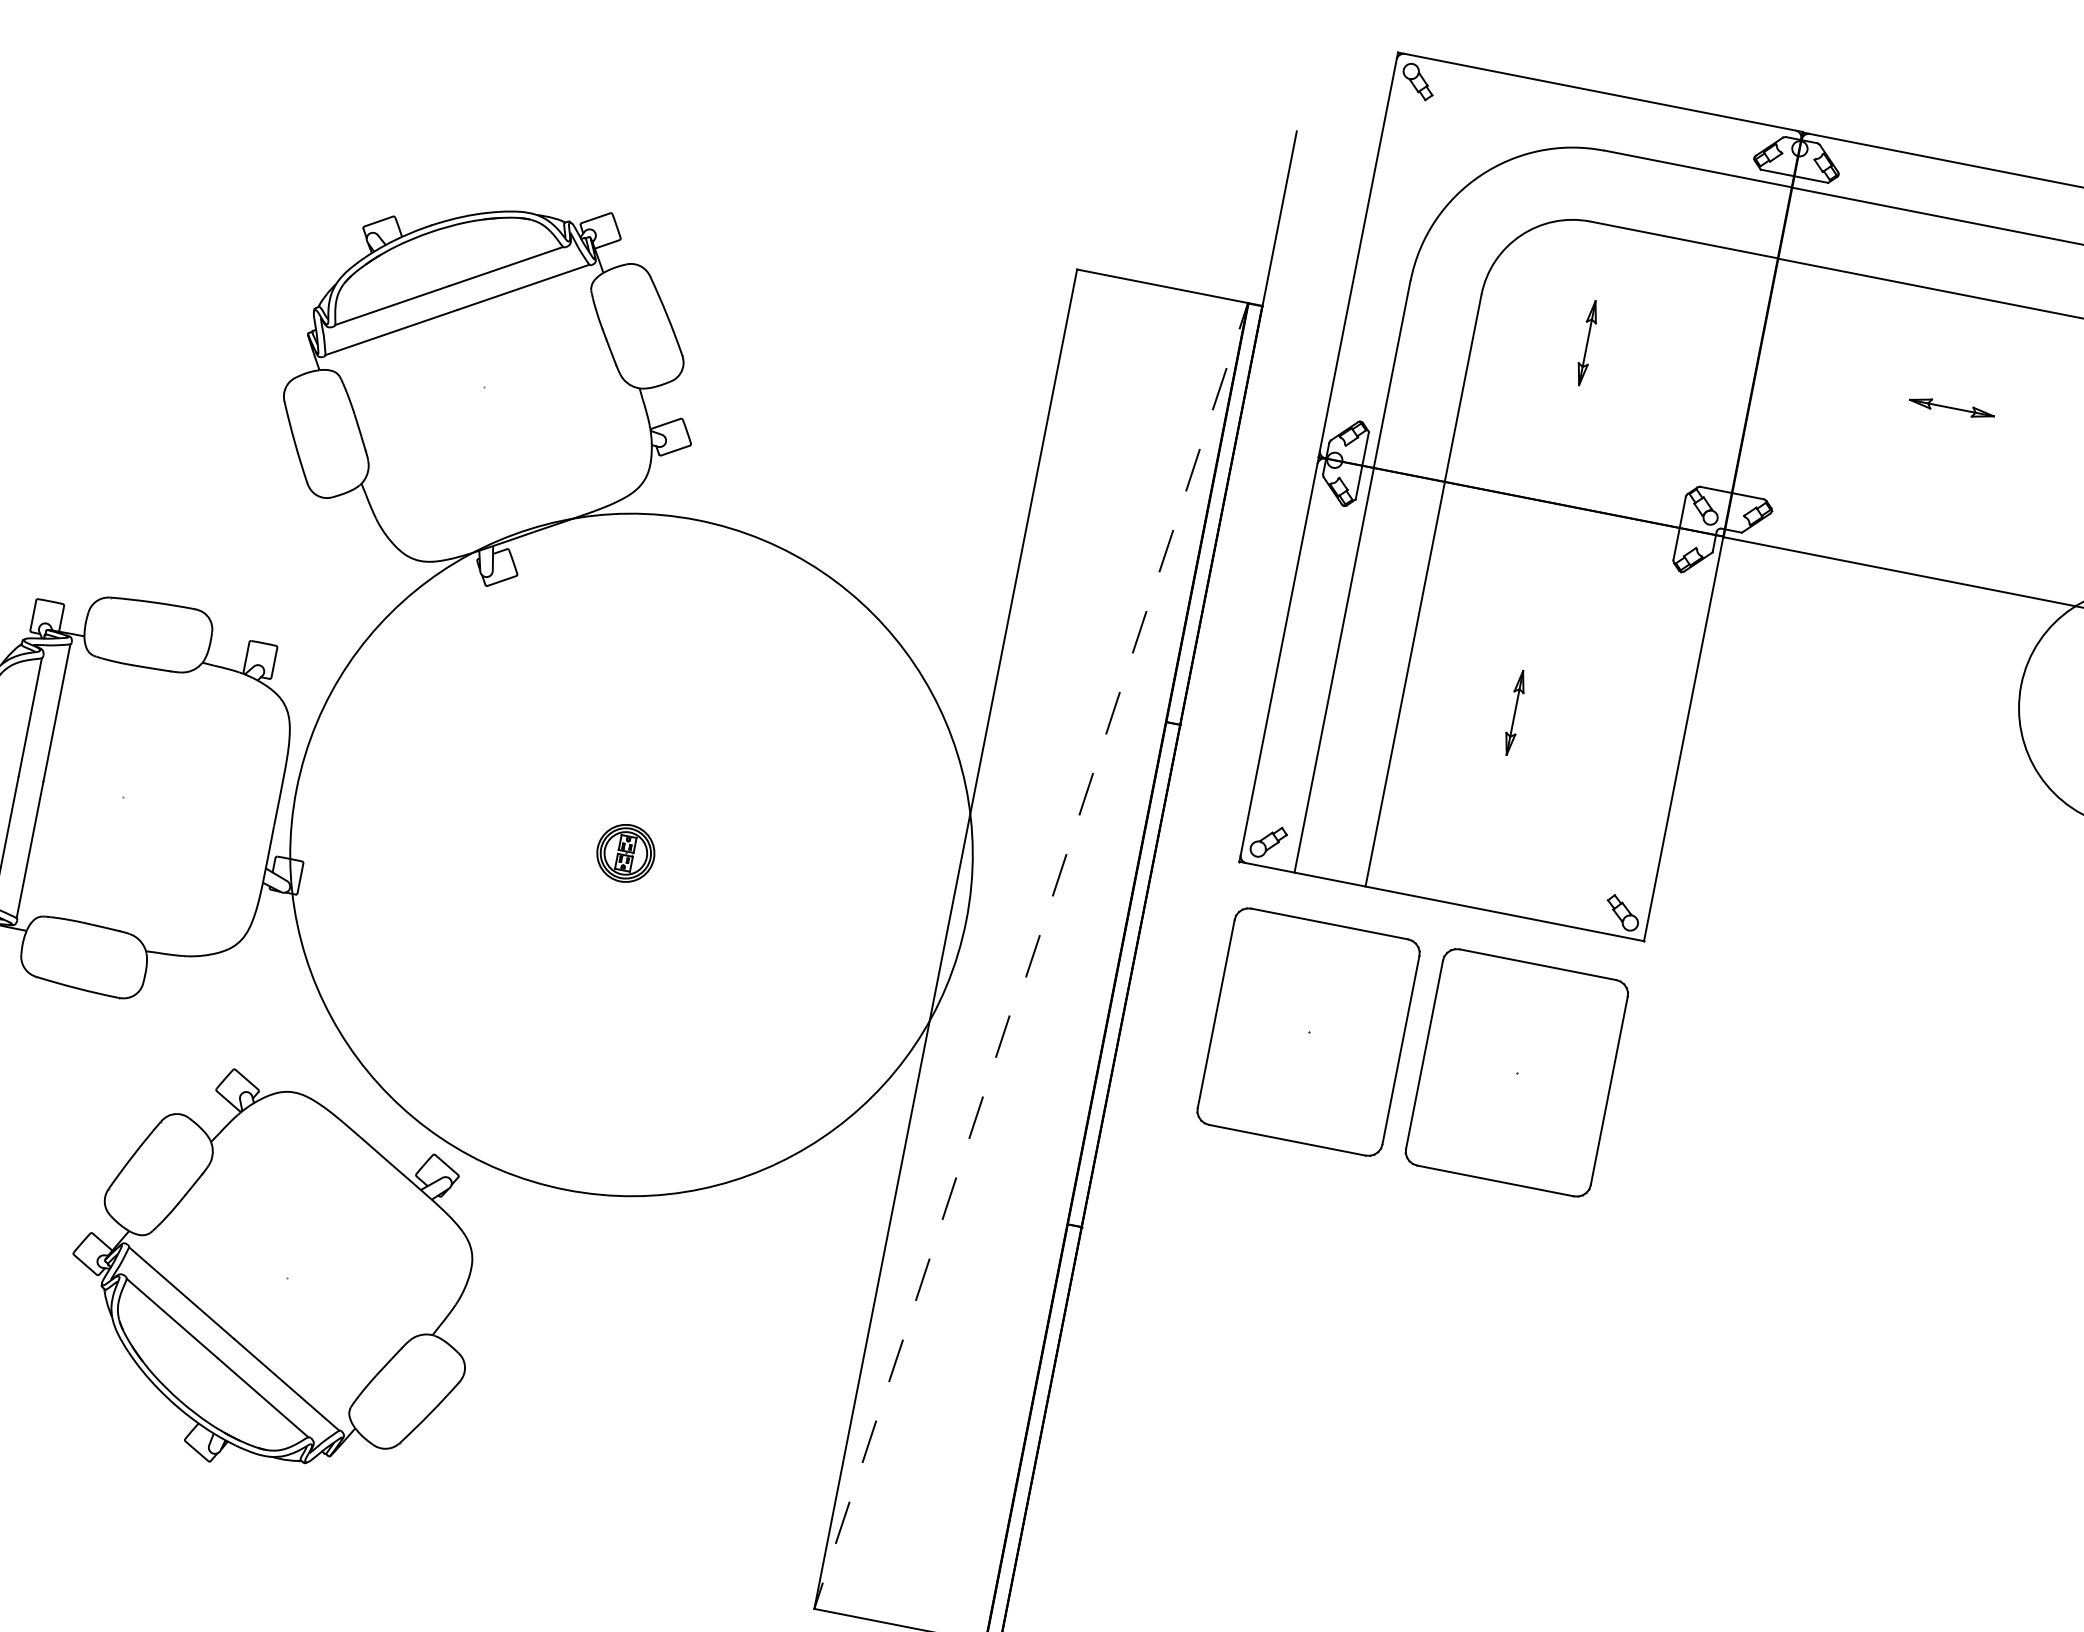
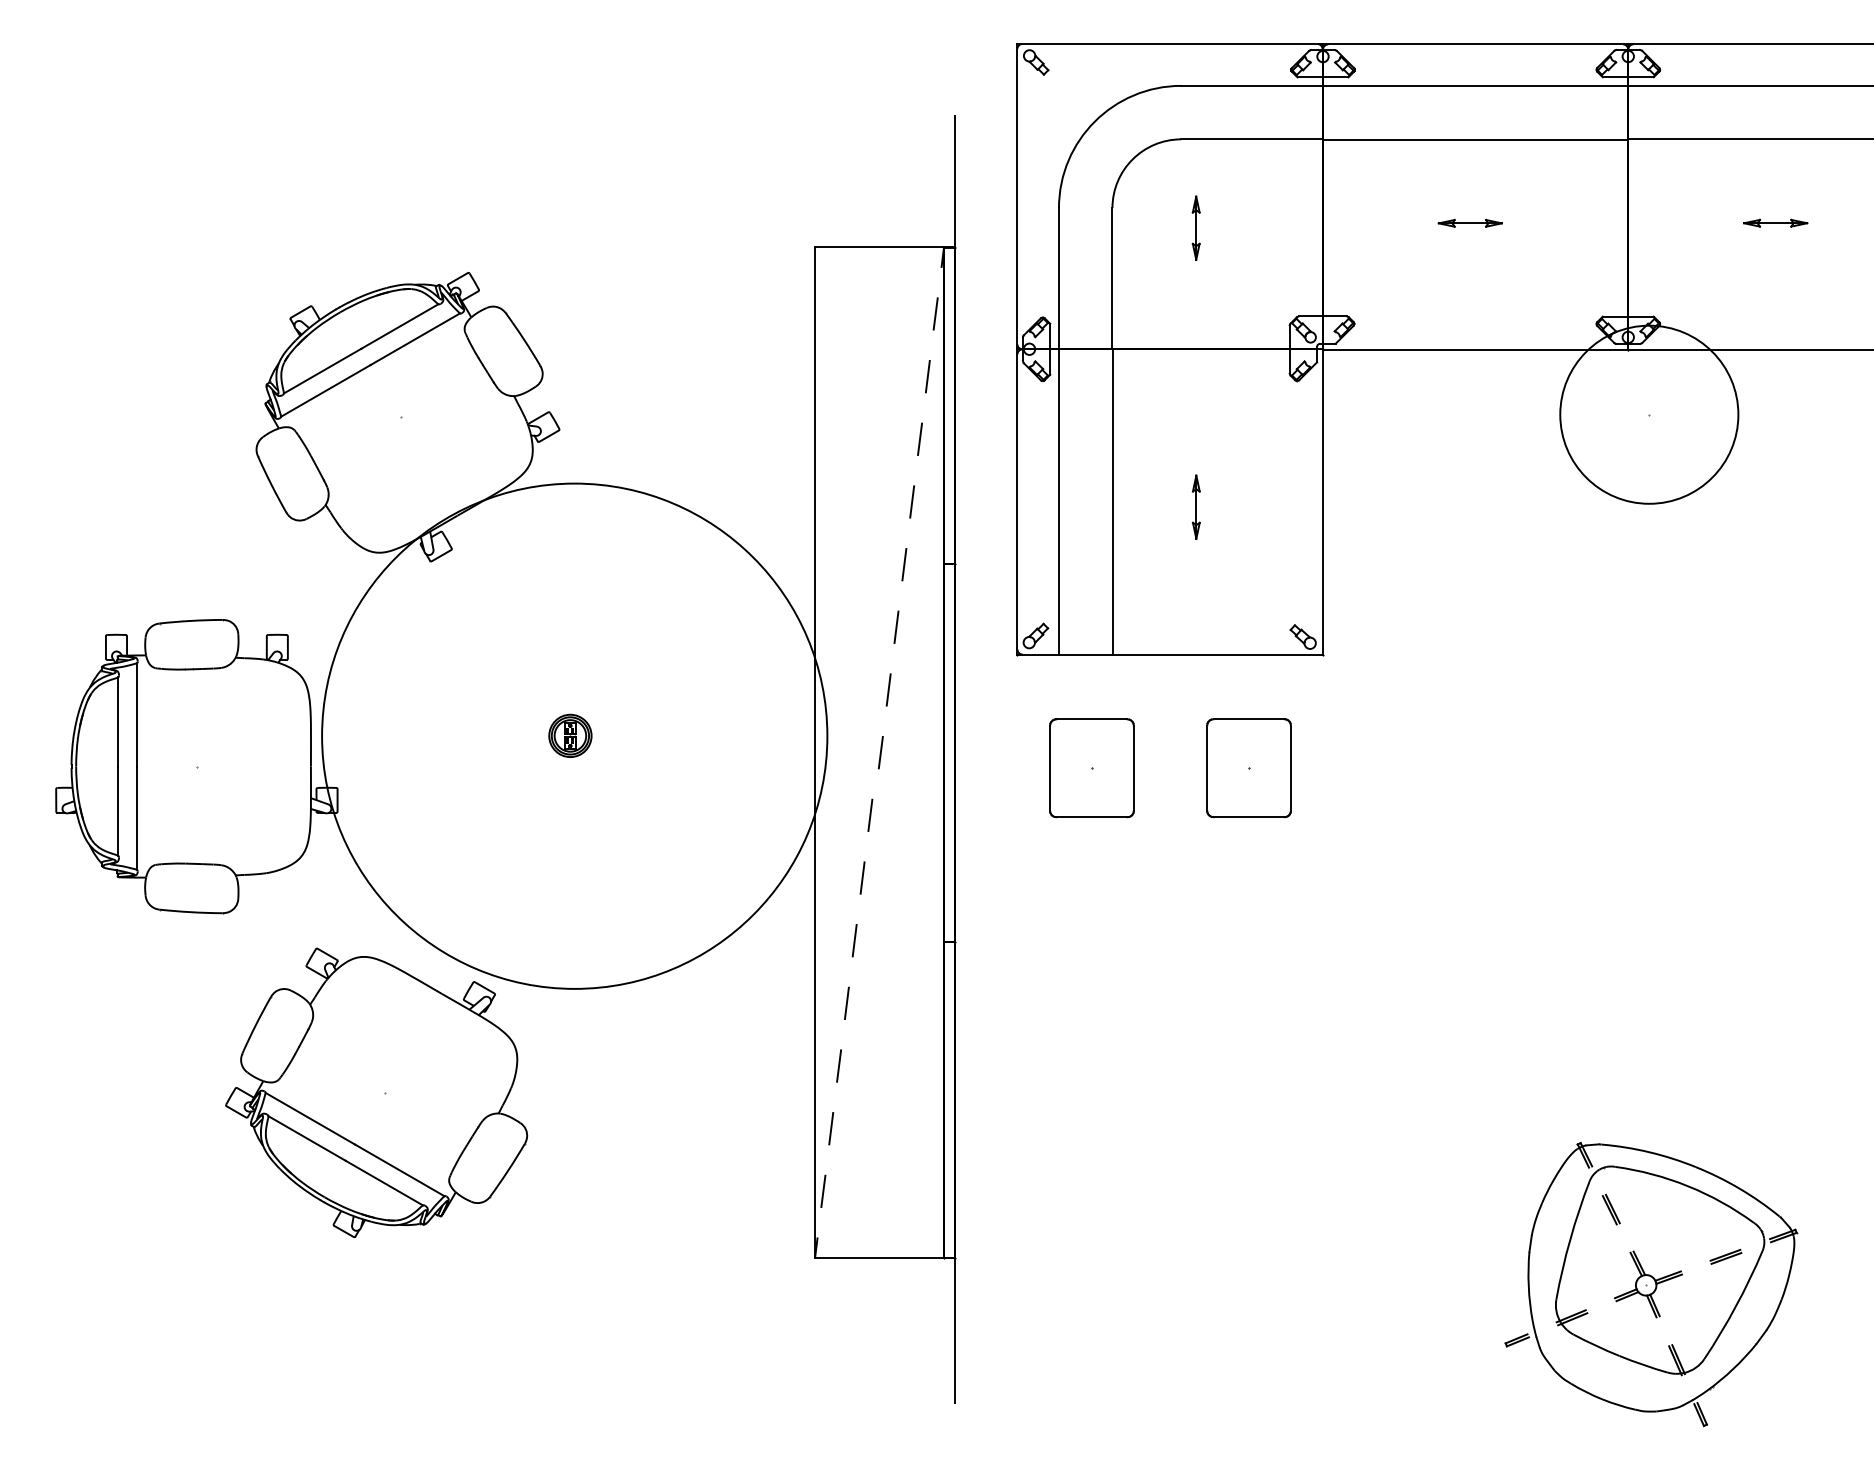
part: (1308, 1030) -> (1091, 767), size x0.6
part: (1516, 1071) -> (1248, 767), size x0.6

